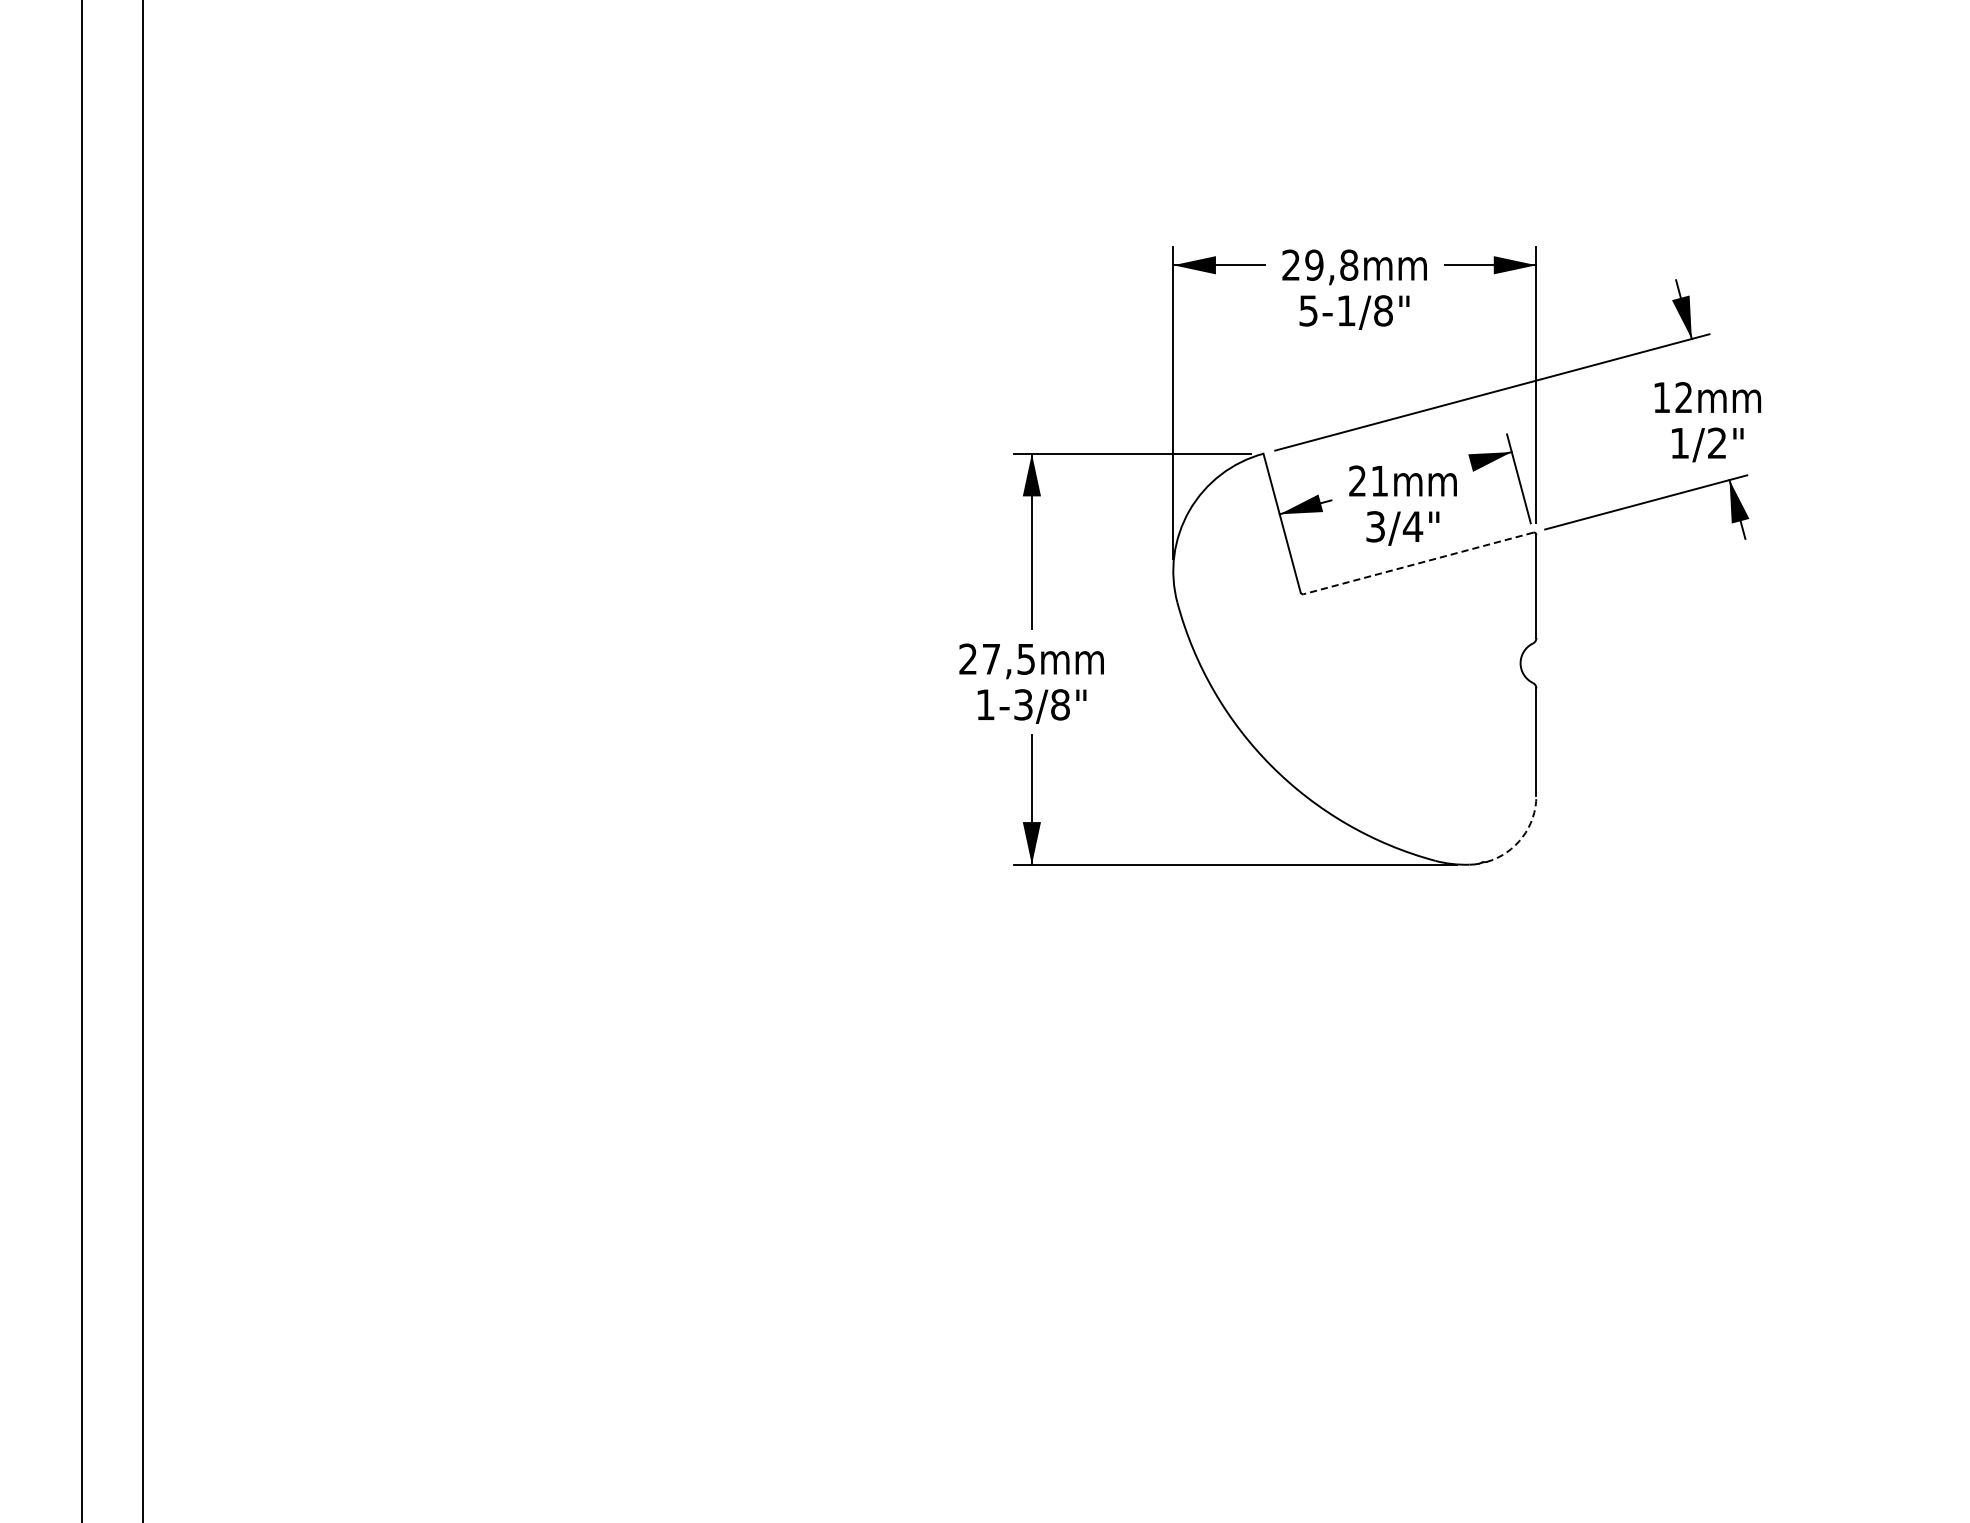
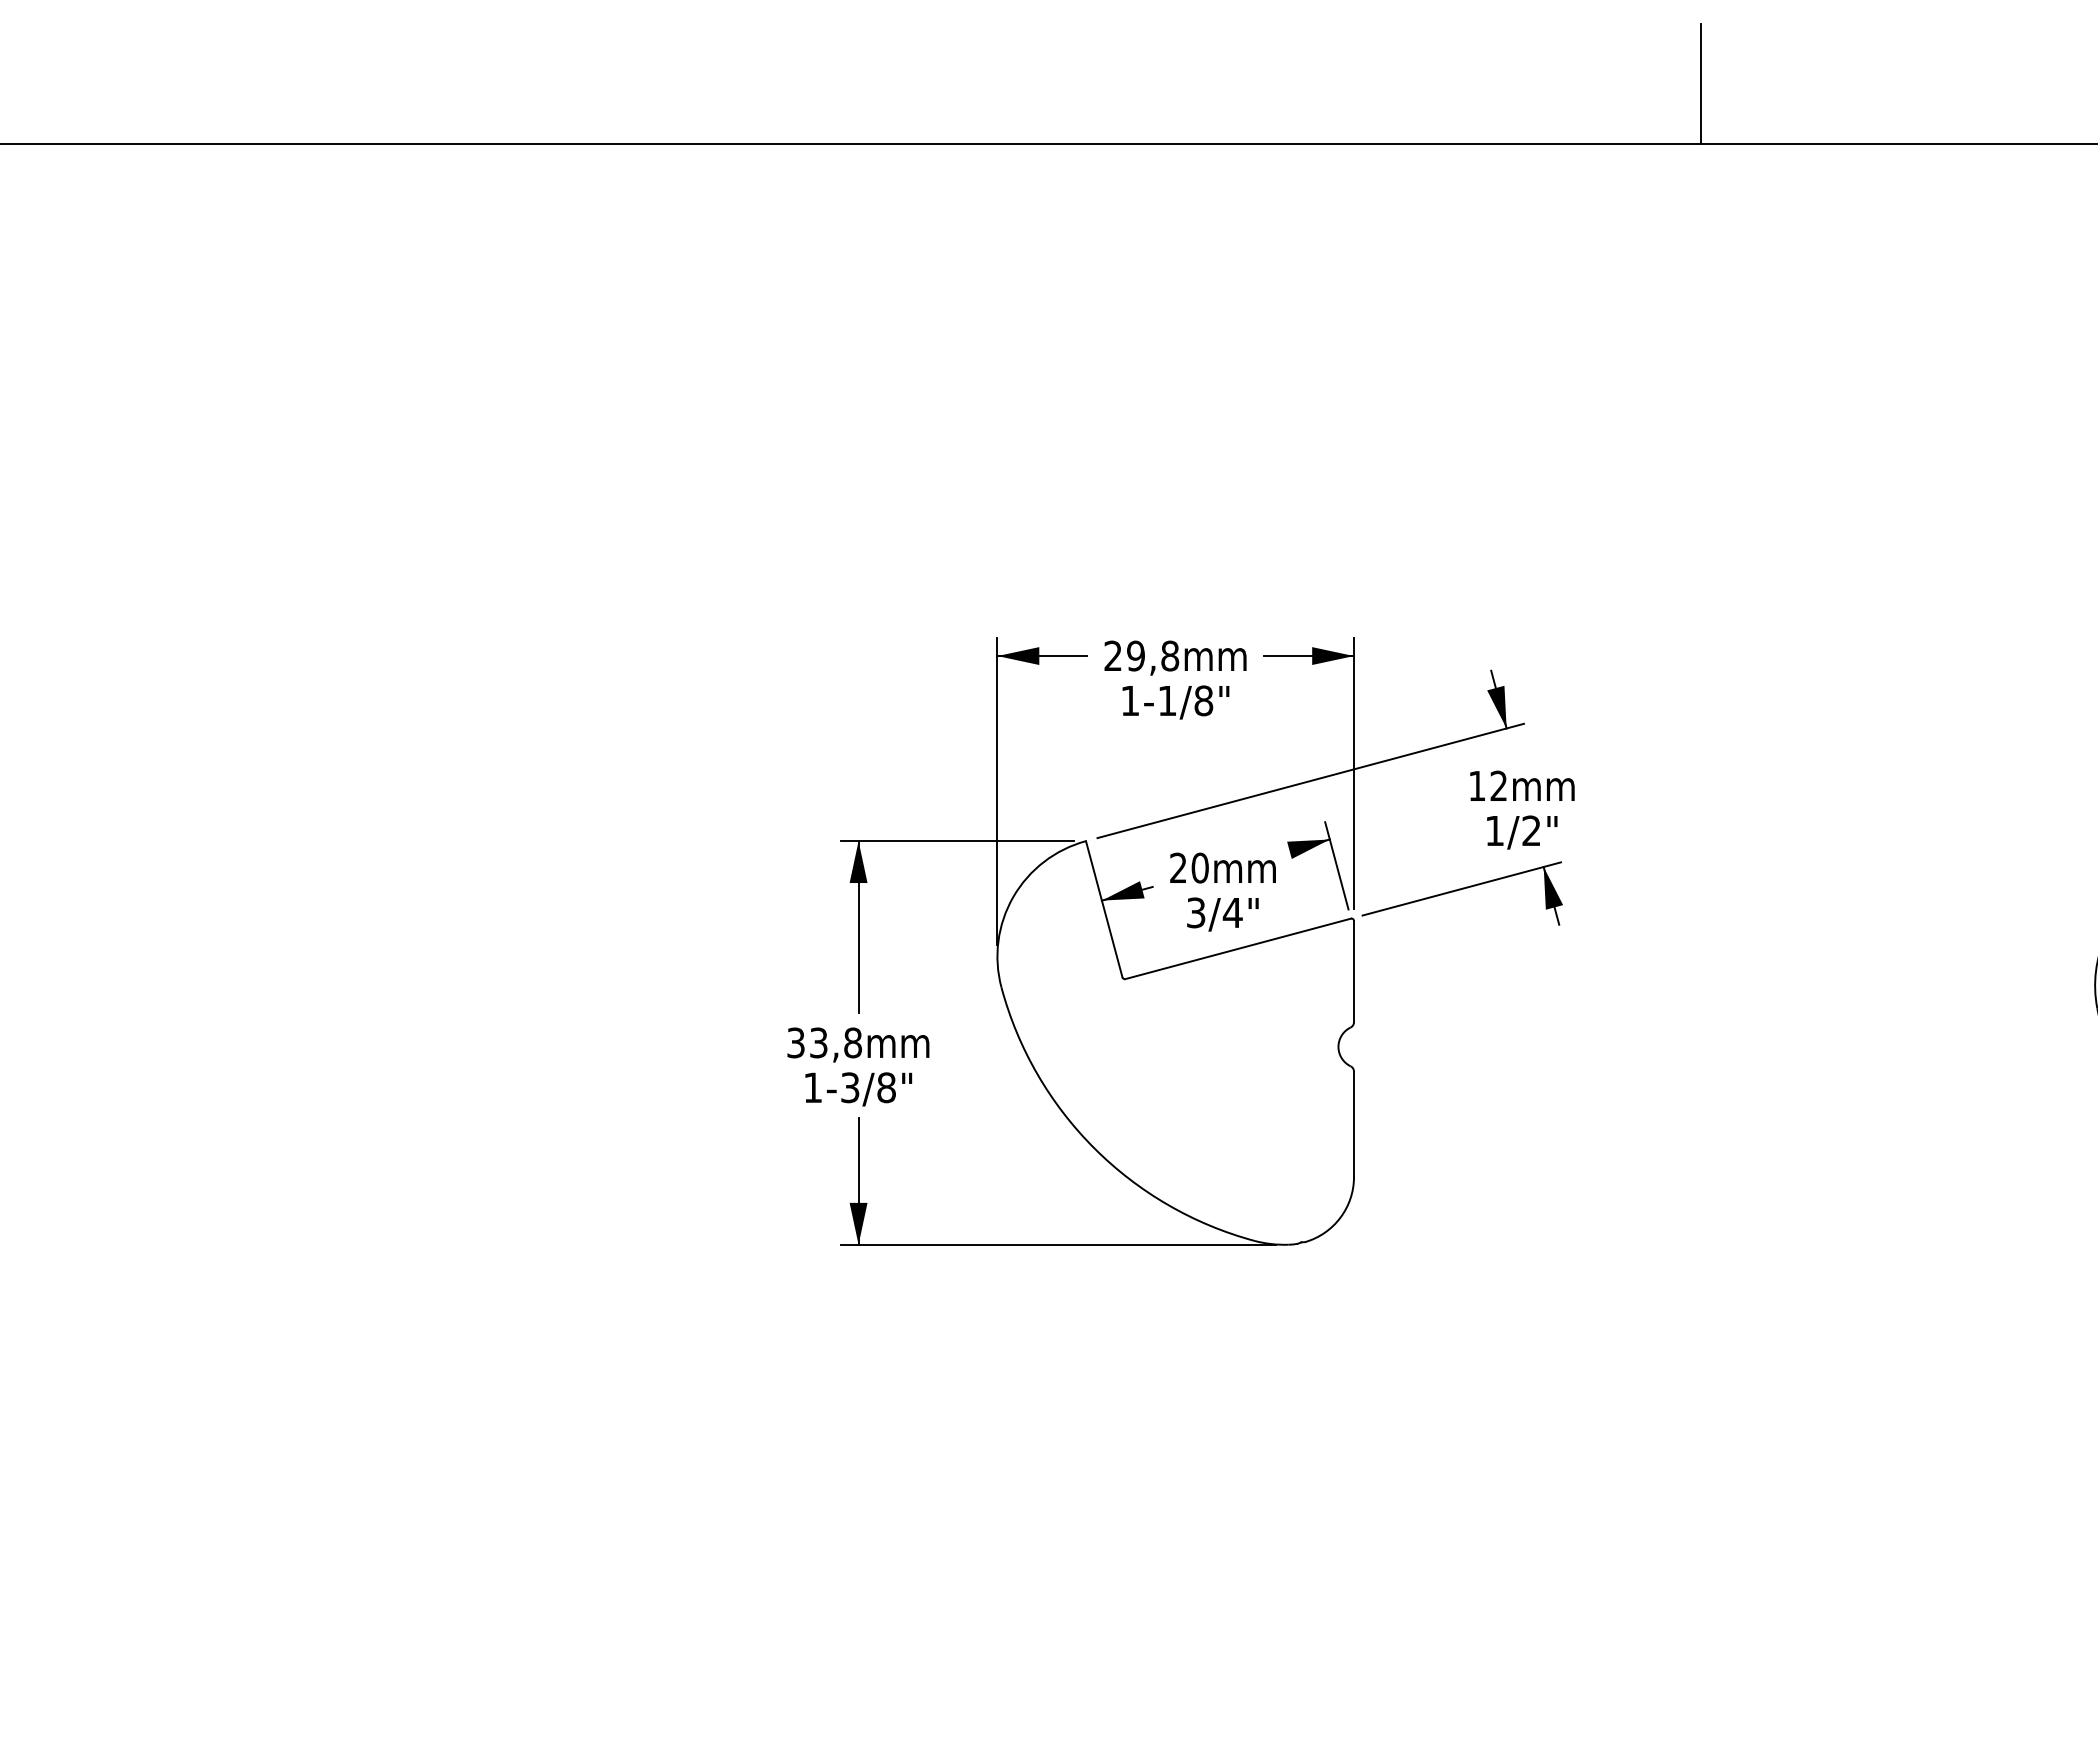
text: (1307, 311) -> (1129, 701), 5-1/8" -> 1-1/8"
text: (1379, 480) -> (1199, 867), 21 -> 20
line: (1418, 563) -> (1238, 948), dashed -> solid
text: (997, 658) -> (824, 1042), 27,5 -> 33,8
arc: (1522, 836) -> (1340, 1217), dashed -> solid

